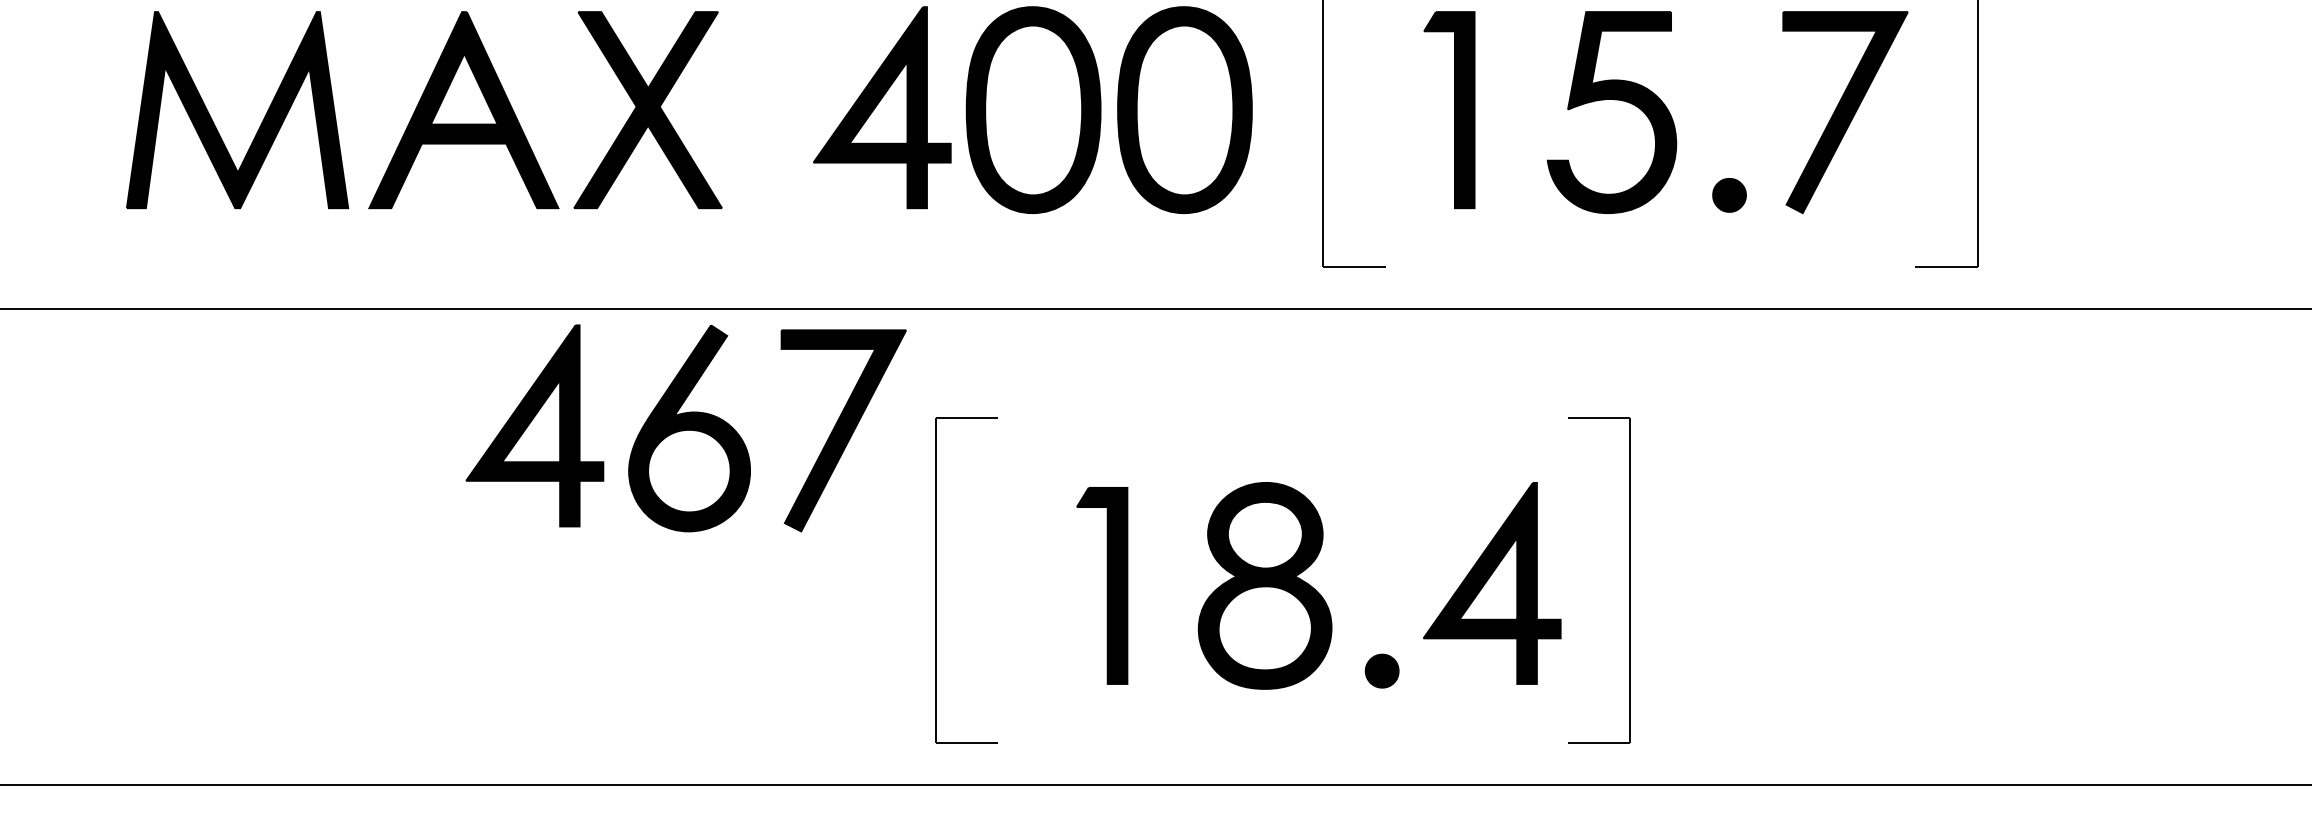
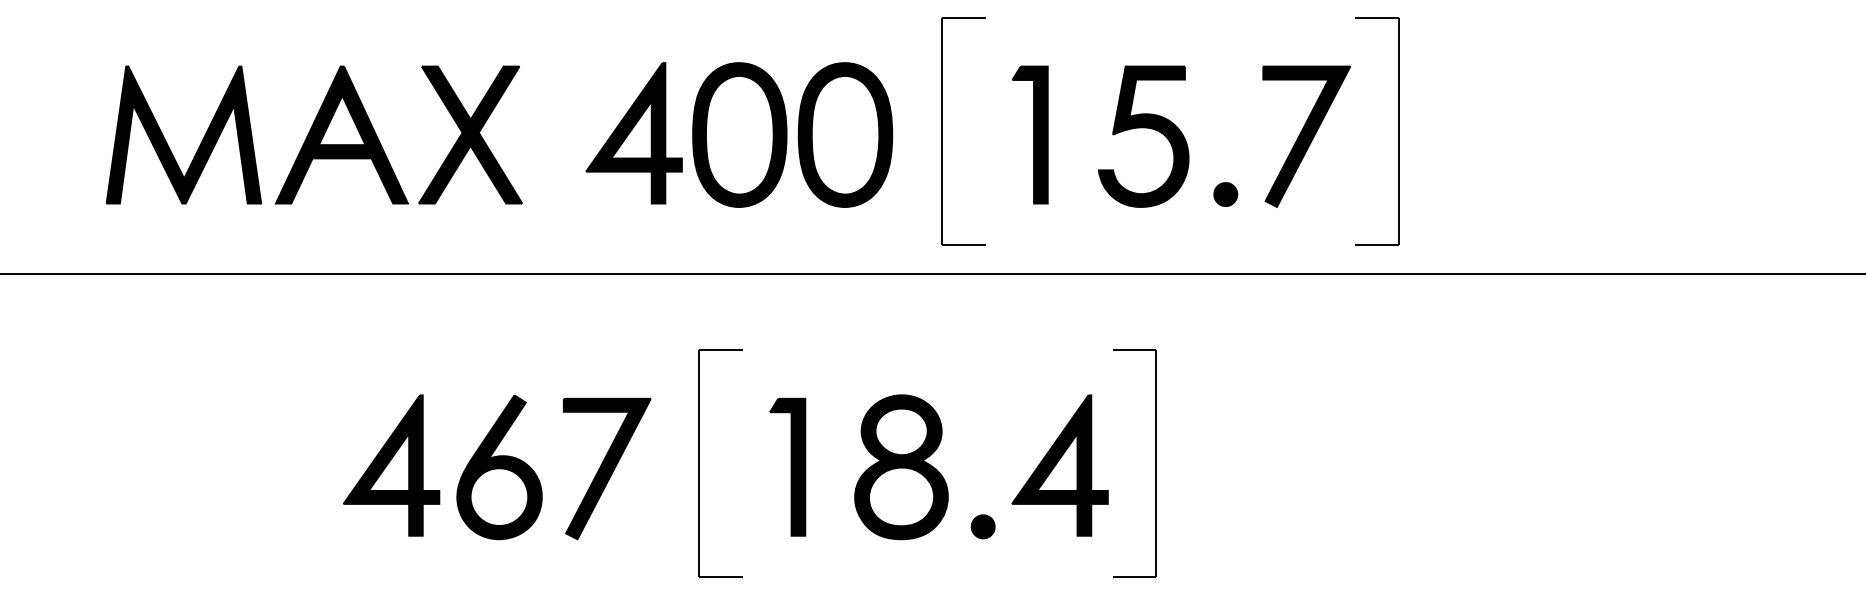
part: (686, 428) -> (497, 467), moved
part: (935, 580) -> (699, 463), moved

